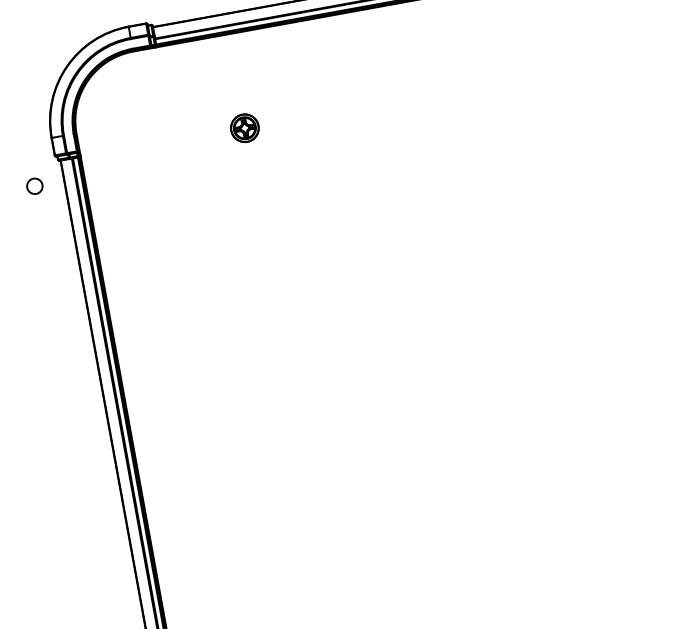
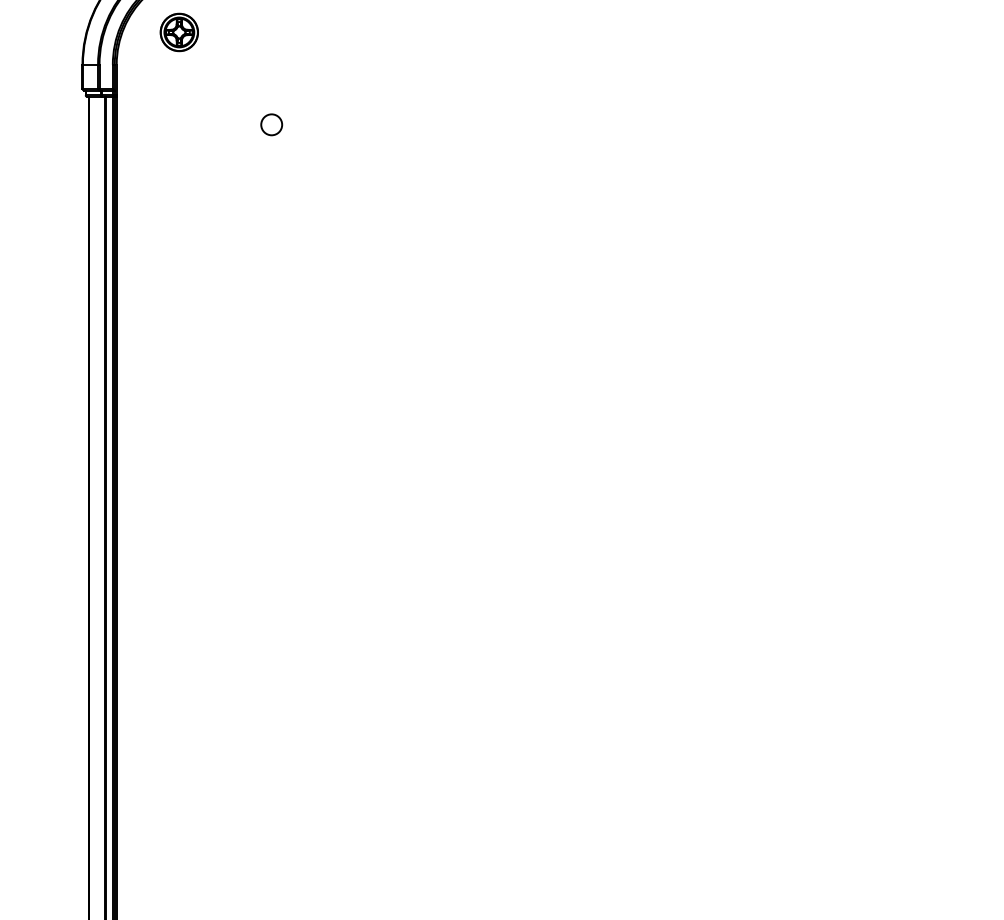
part: (244, 128) -> (178, 32), moved
circle: (34, 186) -> (271, 124), moved

